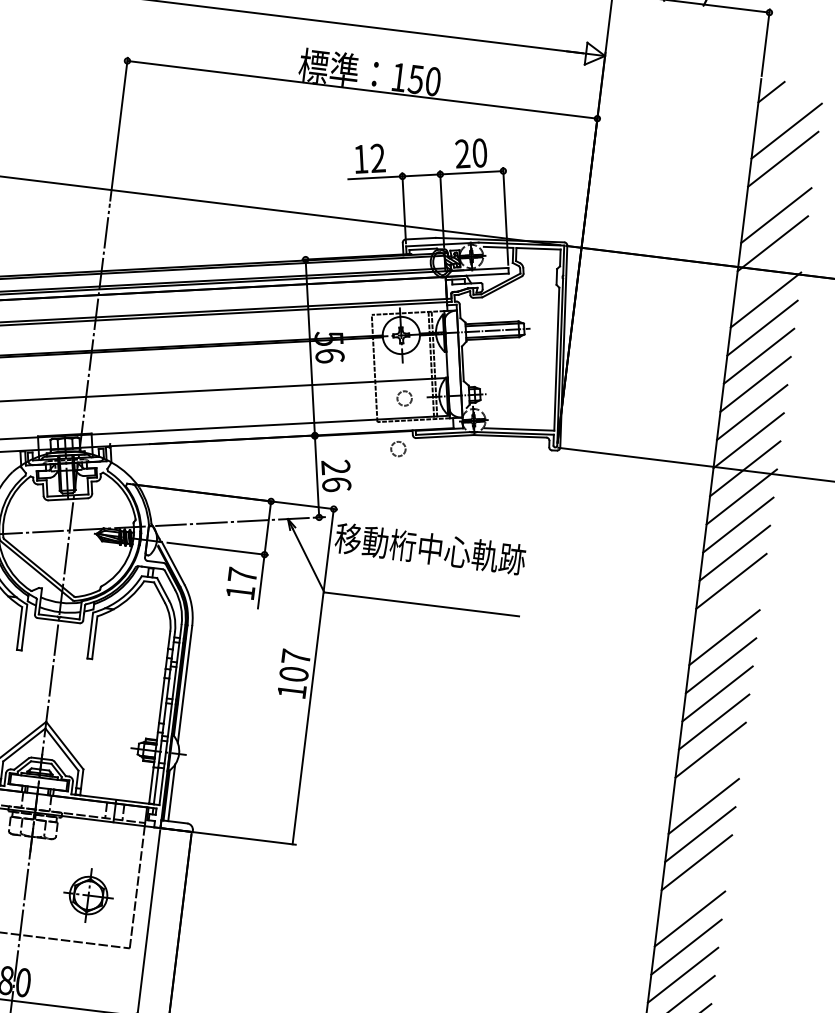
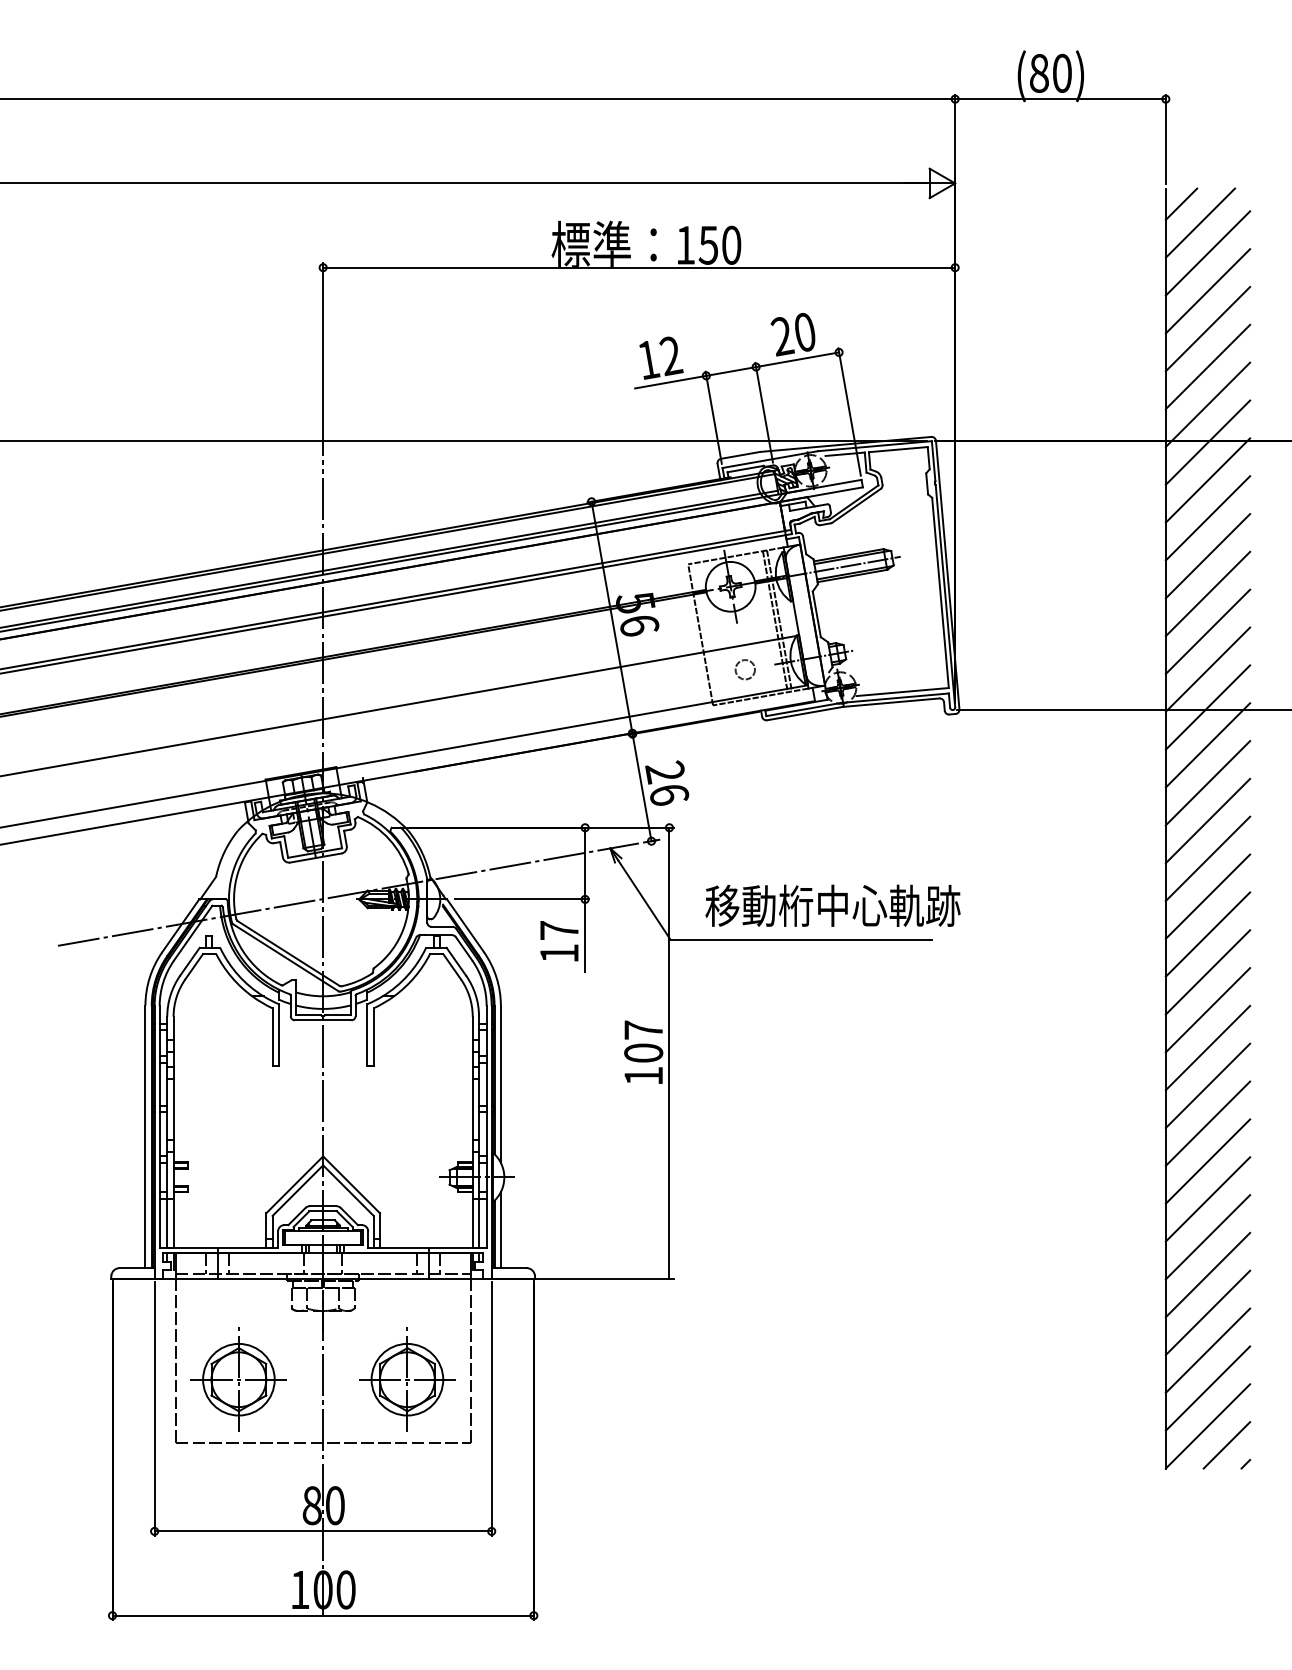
line: (783, 107) -> (1200, 222), added
line: (779, 186) -> (1207, 328), added
line: (769, 271) -> (1207, 442), added
circle: (397, 448) -> (744, 737), removed
text: (430, 548) -> (832, 905), moved
line: (727, 609) -> (1207, 896), added
line: (706, 778) -> (1207, 1123), added
line: (693, 890) -> (1207, 1274), added
part: (88, 895) -> (407, 1379), size x1.43

